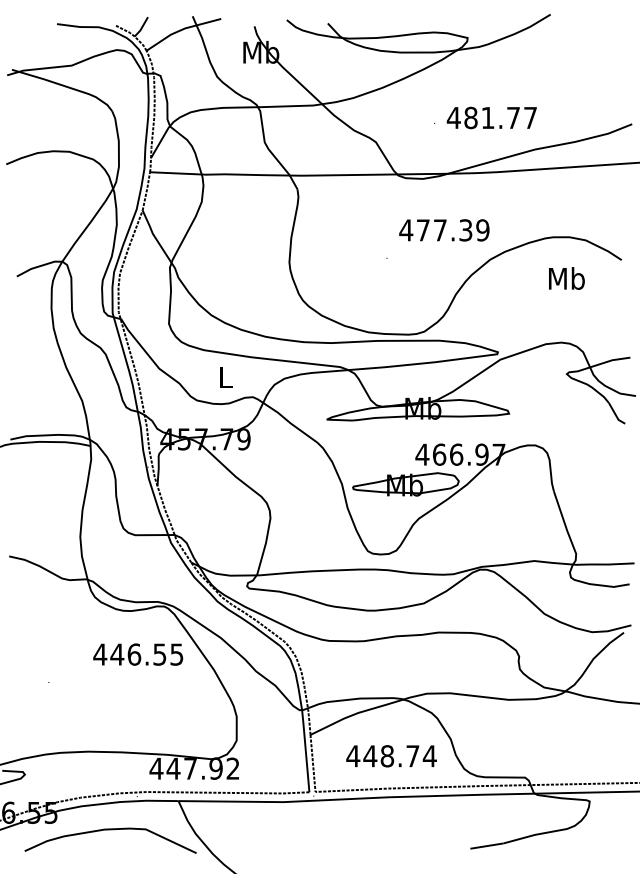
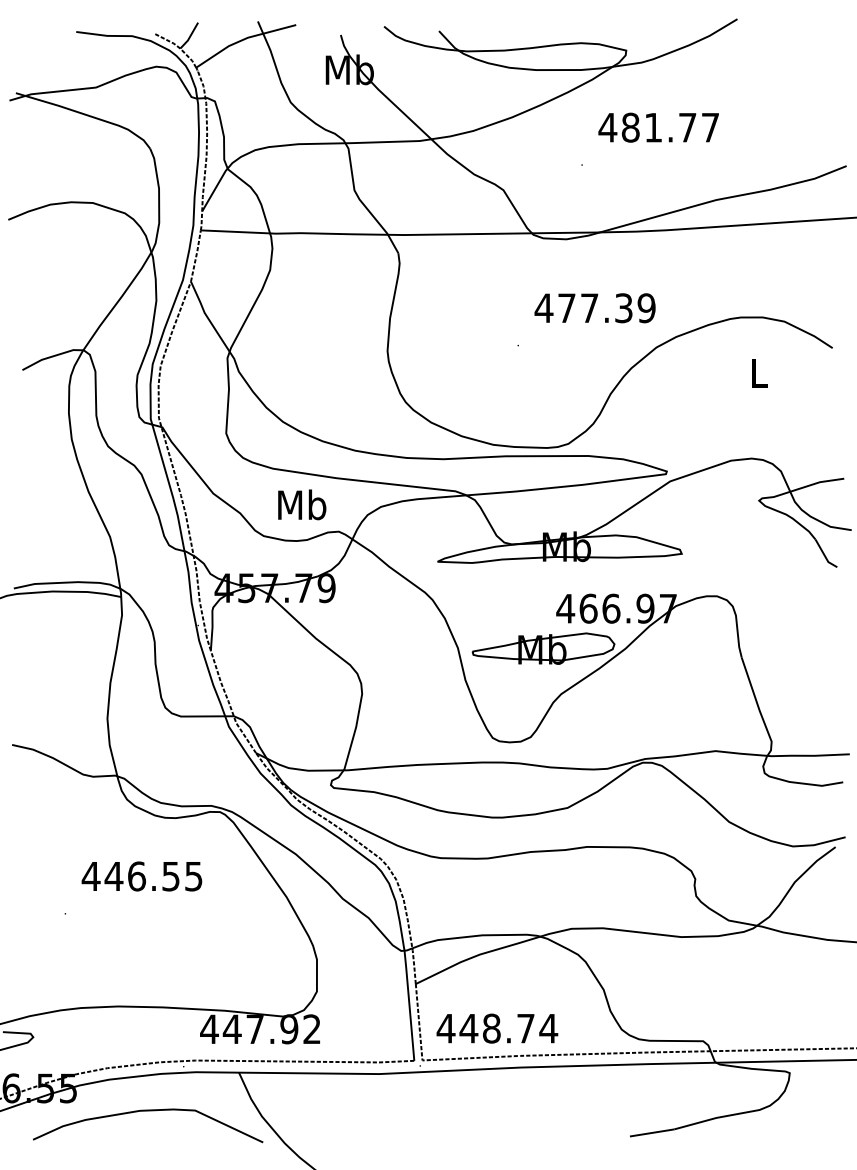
text: (491, 117) -> (658, 127), moved
text: (567, 278) -> (759, 372), Mb -> L
text: (225, 376) -> (302, 504), L -> Mb
text: (137, 654) -> (141, 876), moved
text: (391, 756) -> (497, 1028), moved

